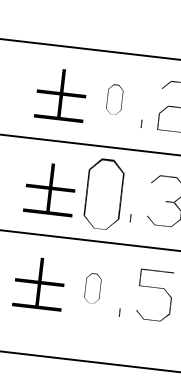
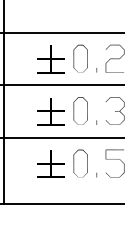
part: (114, 99) -> (80, 58), size x1.67
part: (103, 192) -> (80, 110), size x0.71
part: (92, 288) -> (80, 163), size x1.67

